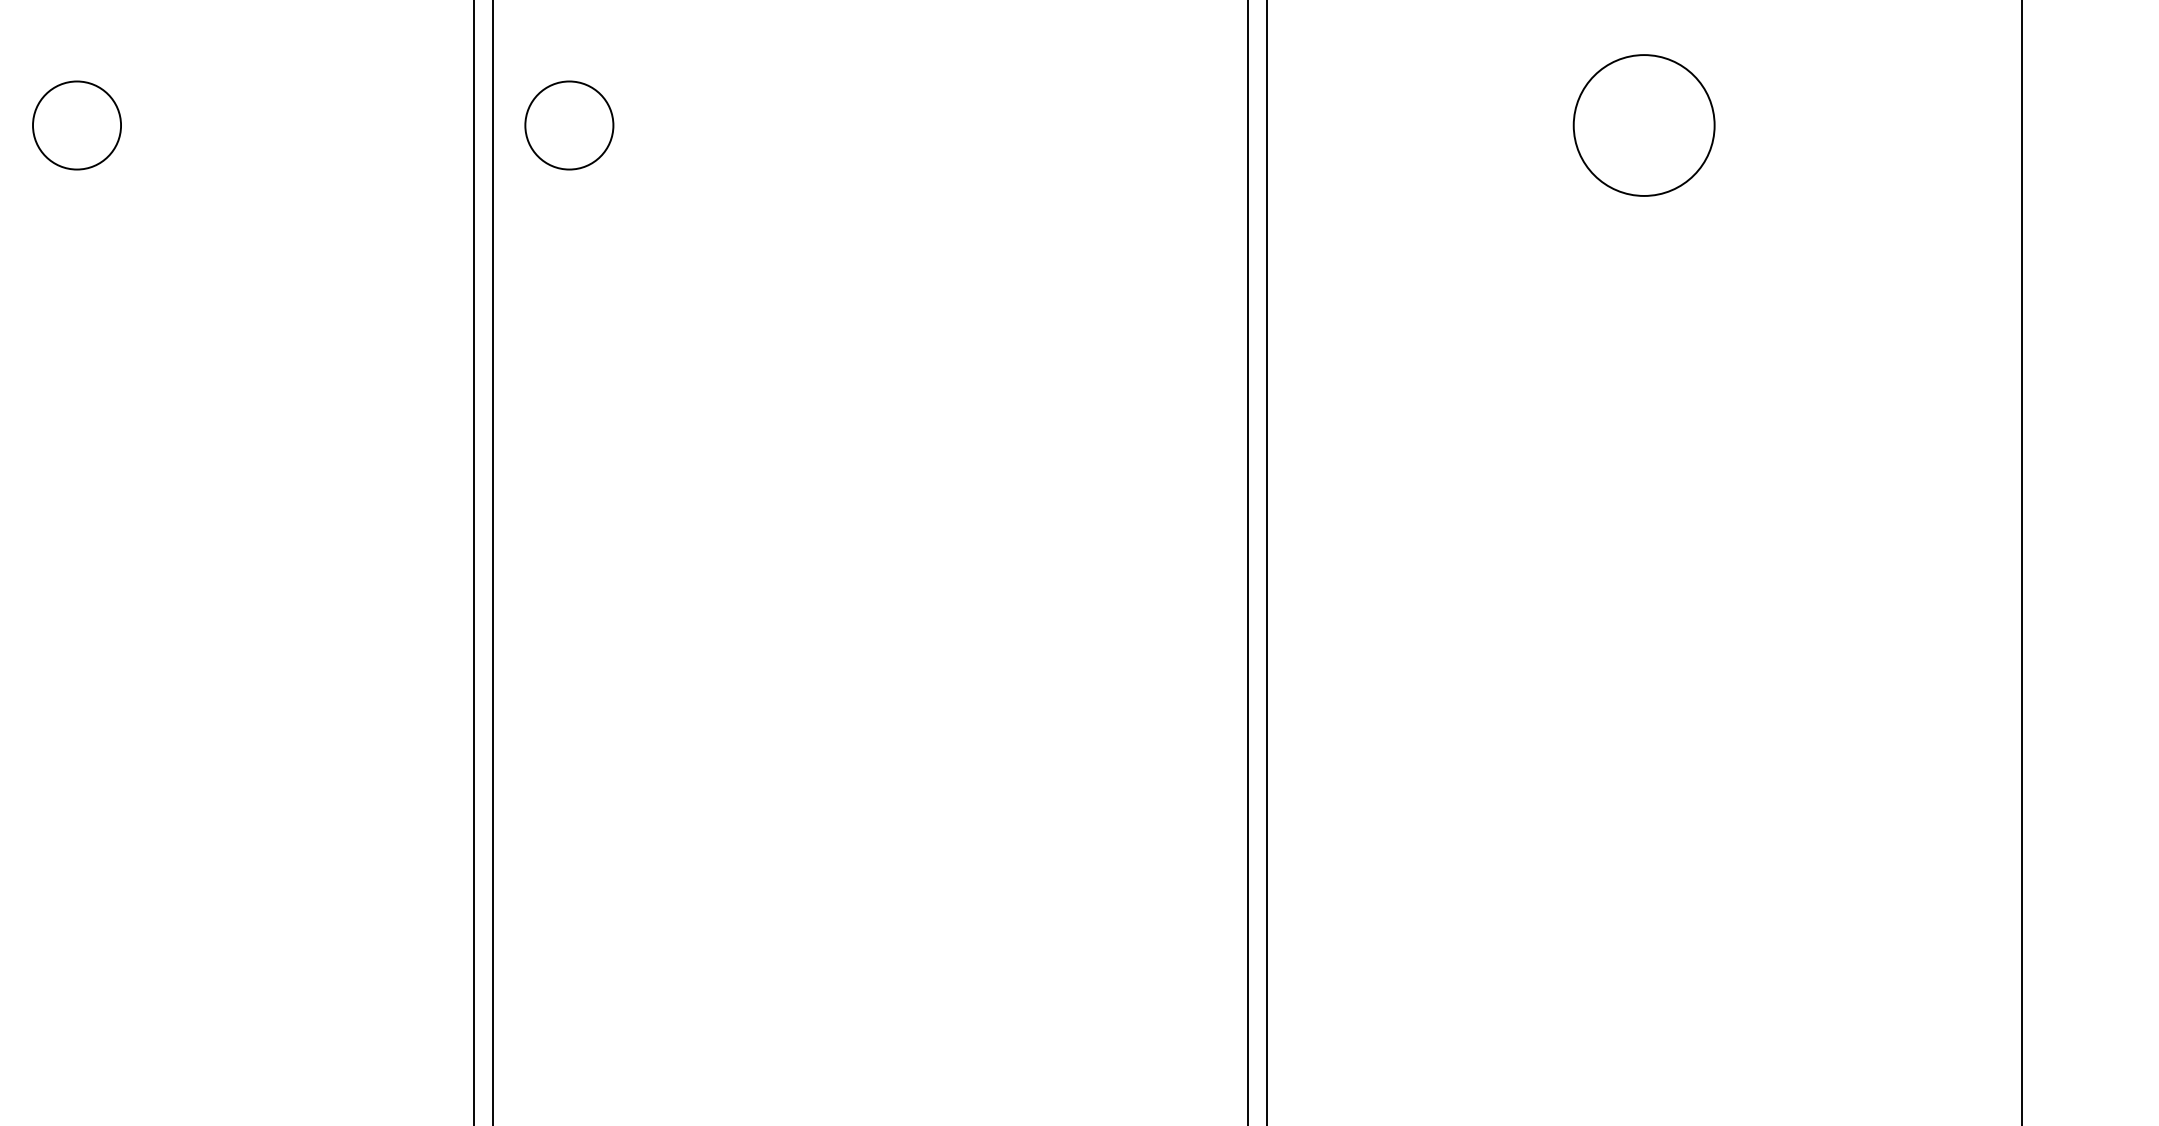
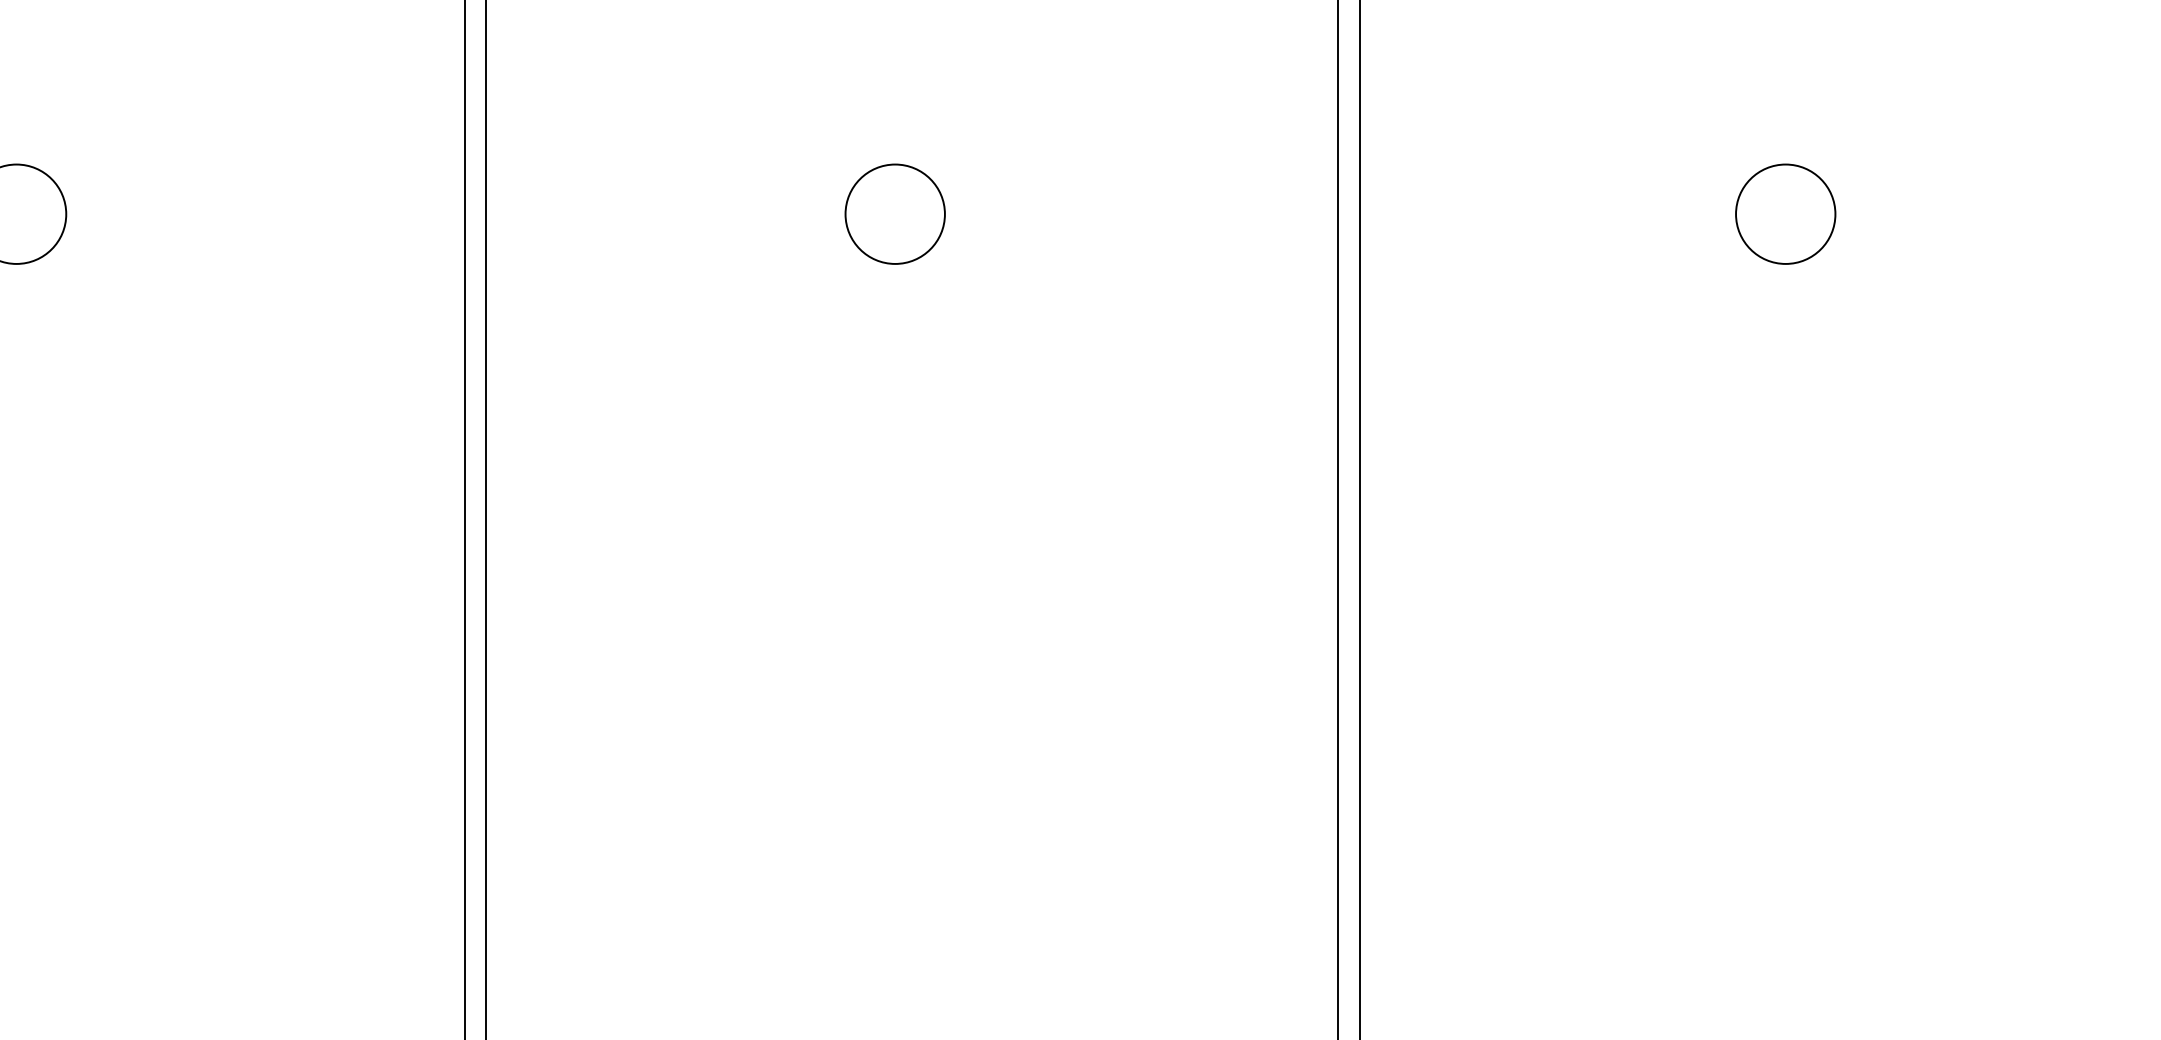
circle: (569, 125) -> (895, 214), moved
circle: (1644, 125) -> (1786, 214), size x0.62

